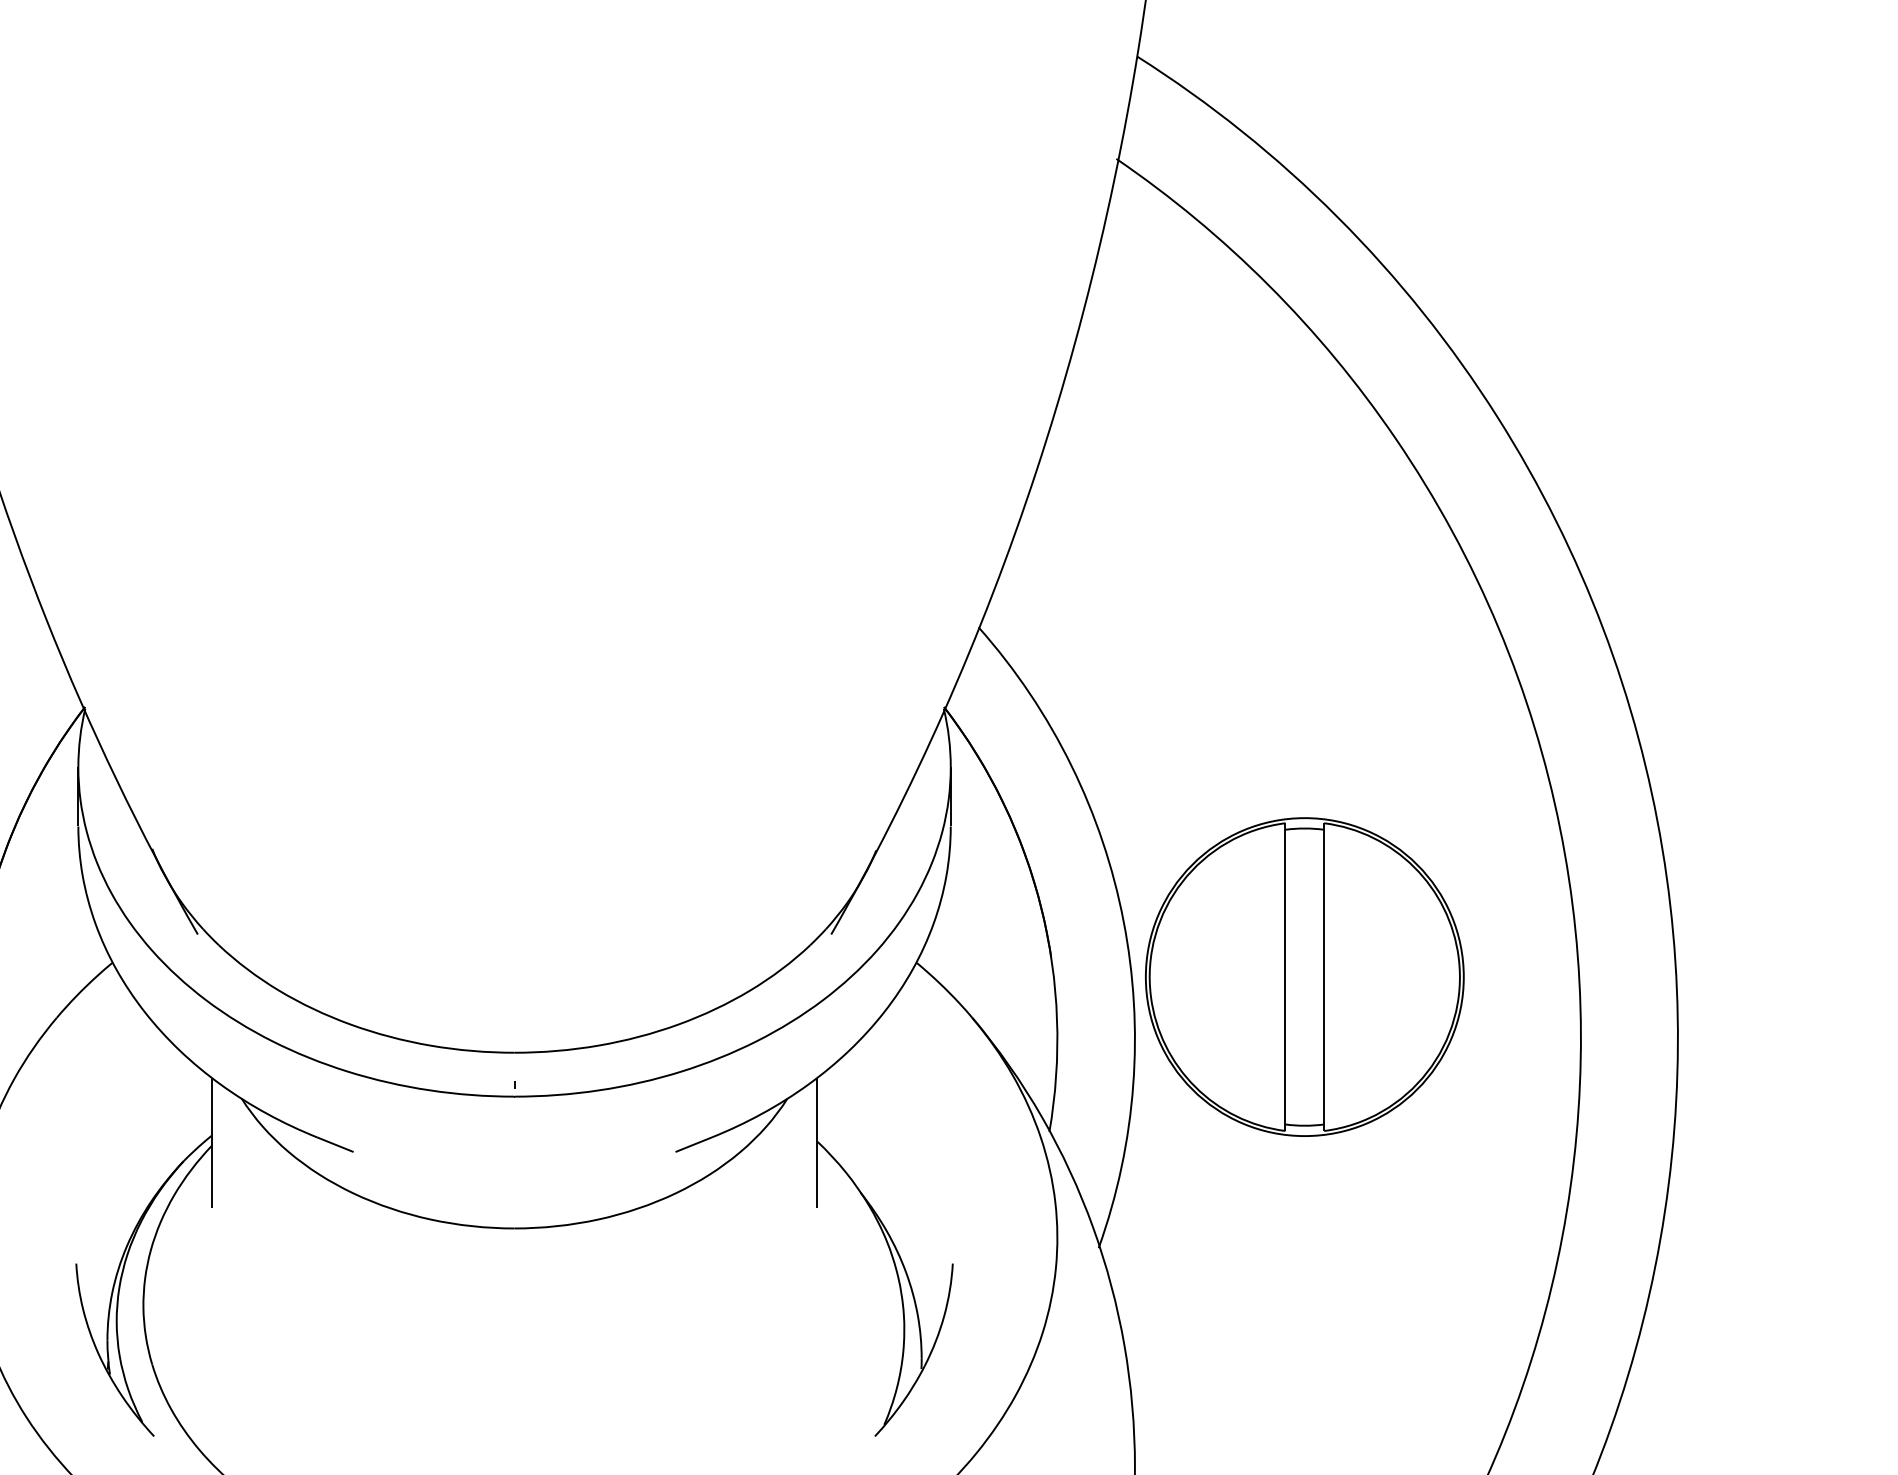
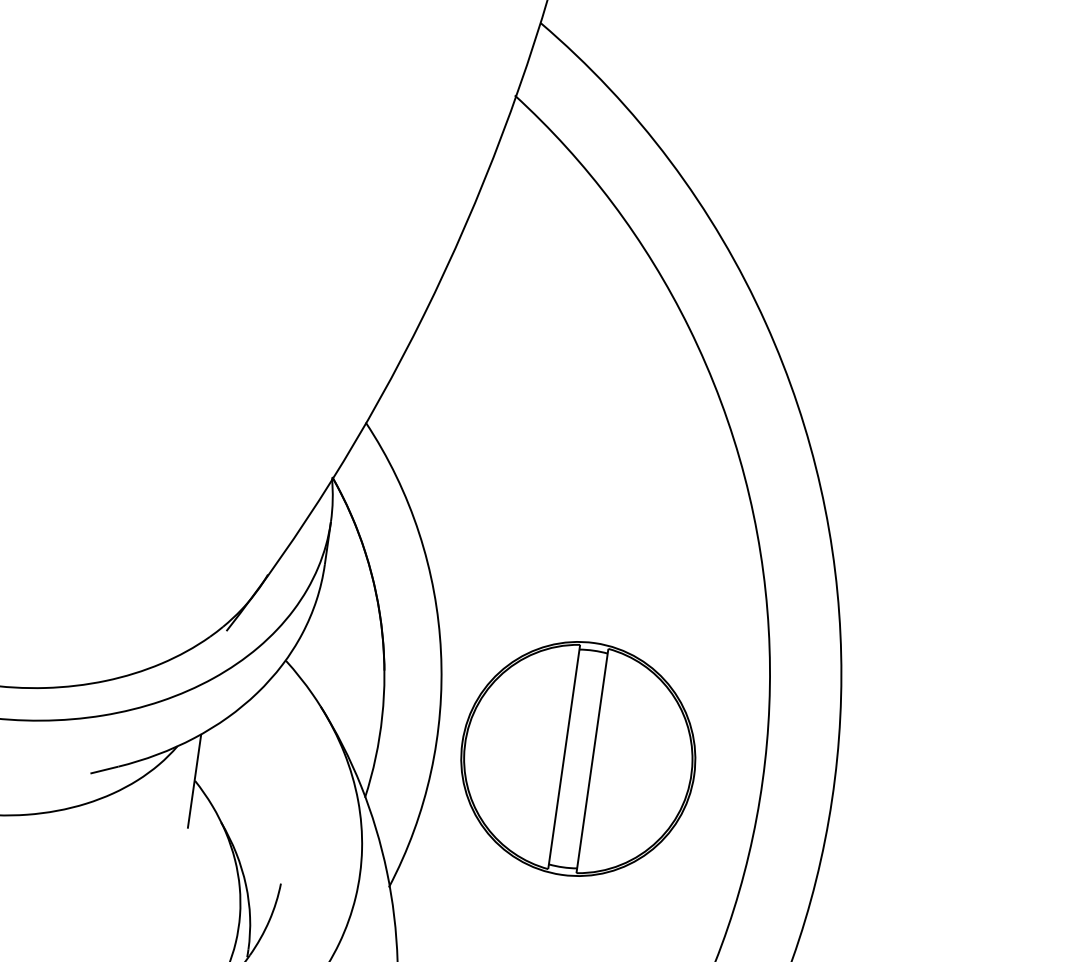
part: (1304, 976) -> (578, 758), moved

